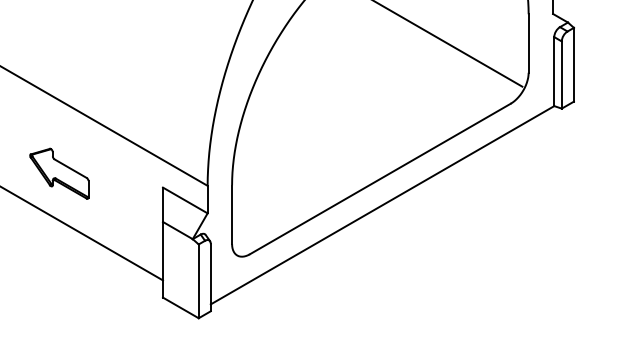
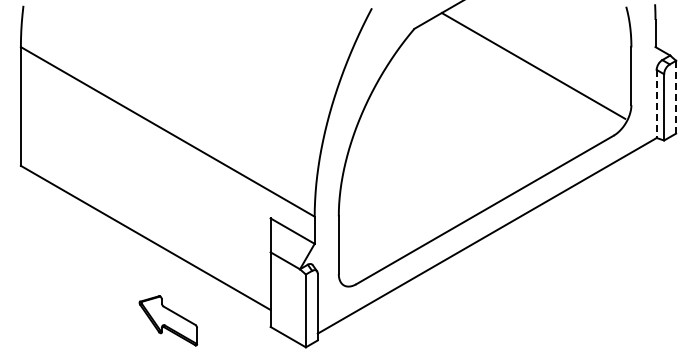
line: (574, 65) -> (676, 97), solid -> dashed
line: (554, 72) -> (656, 104), solid -> dashed
part: (58, 173) -> (167, 320), moved

